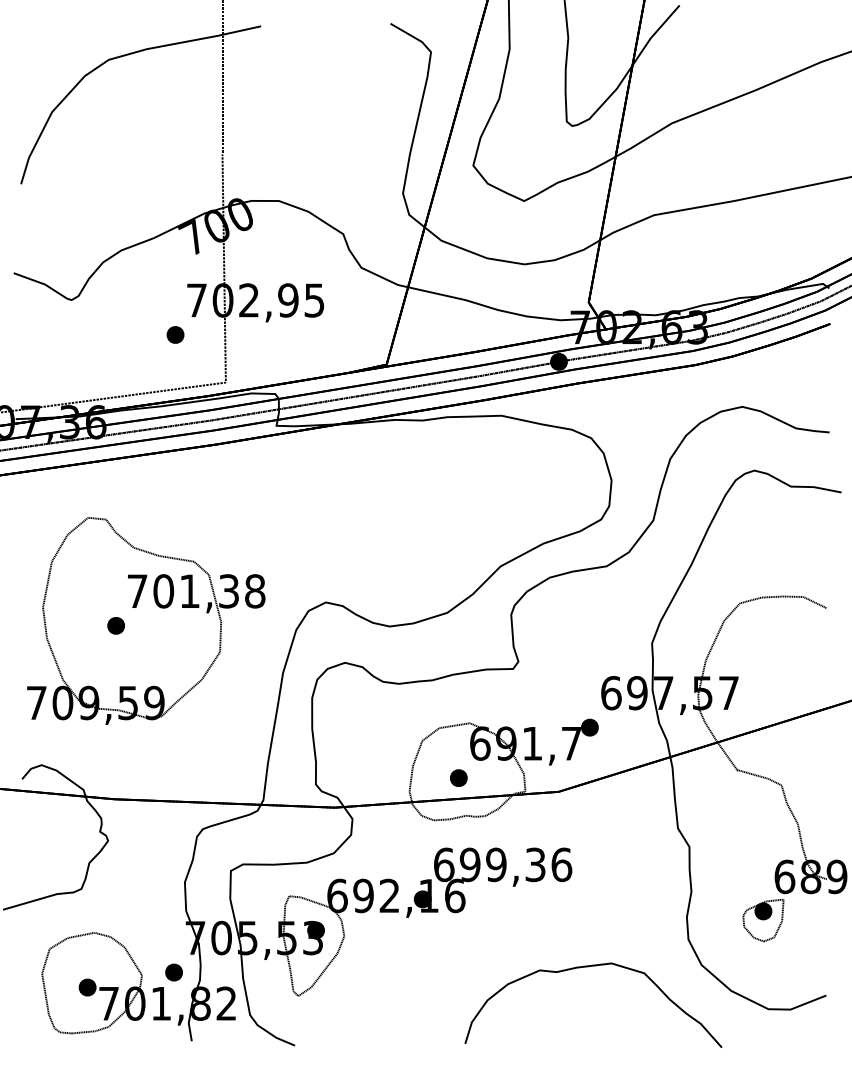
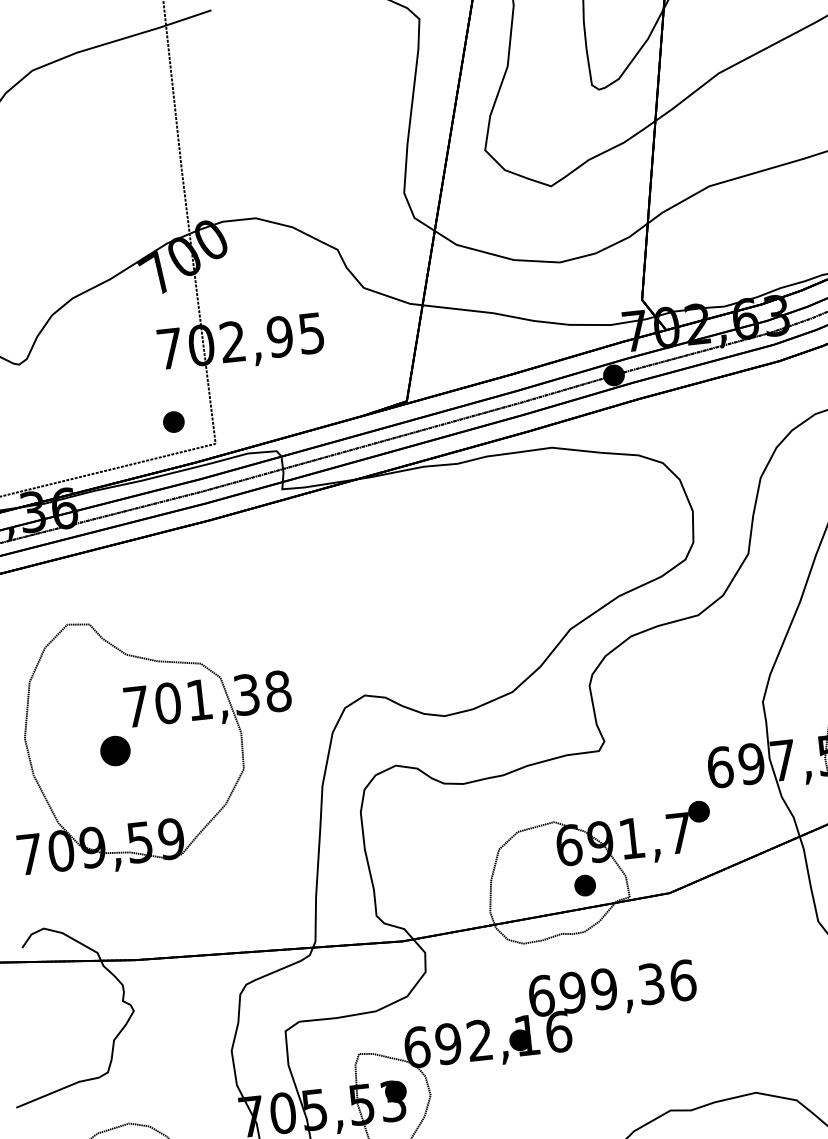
part: (175, 334) -> (173, 421), moved
part: (115, 625) -> (114, 750), size x1.4
part: (458, 777) -> (584, 884), moved

